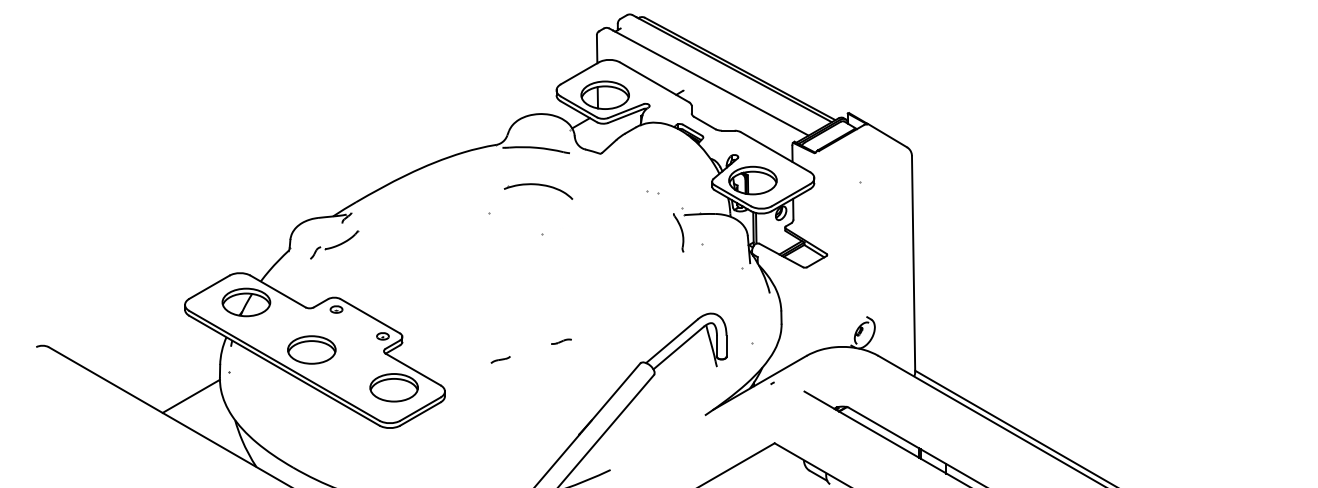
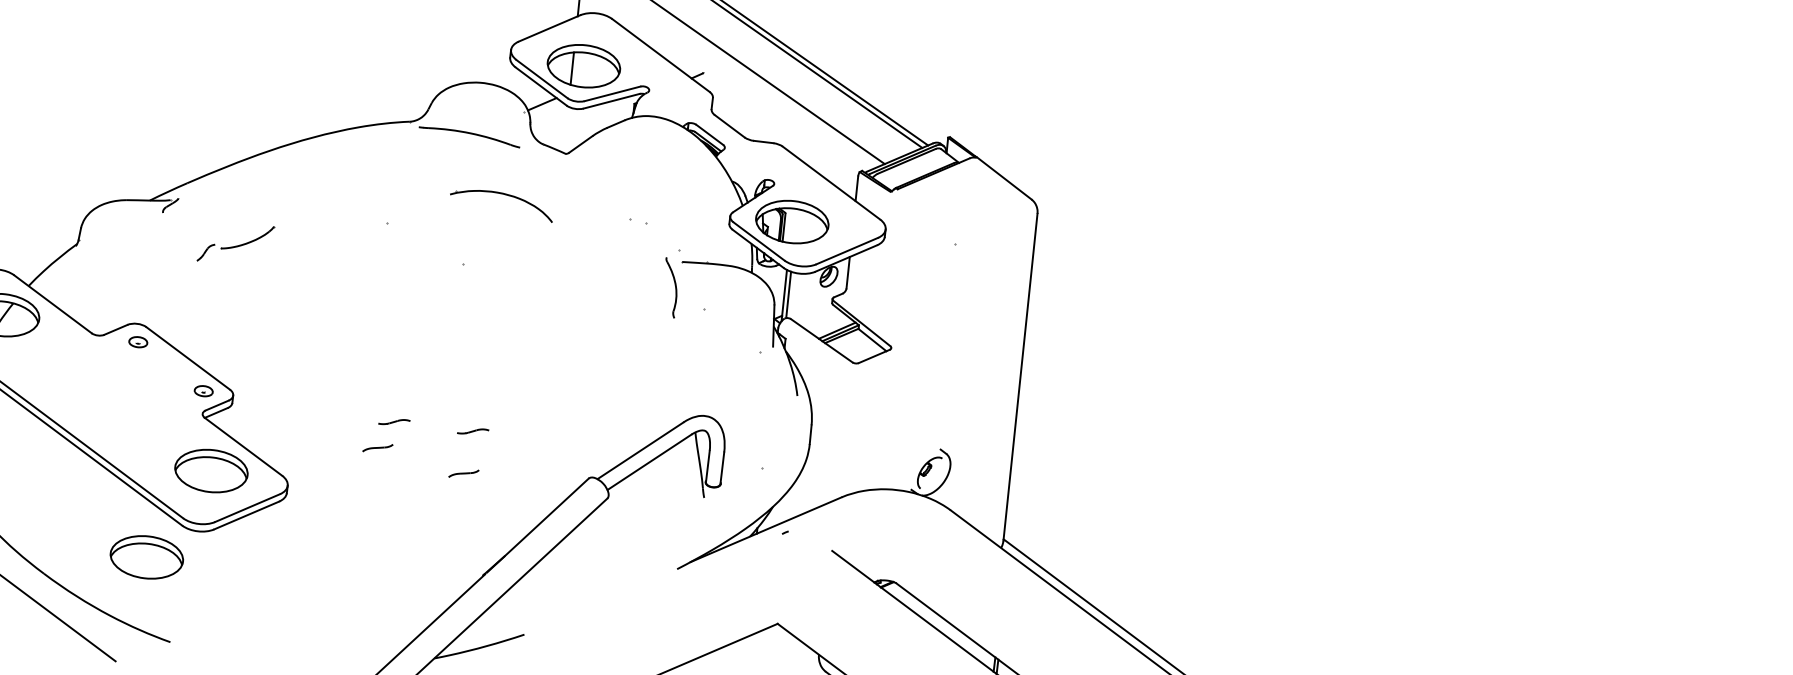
part: (538, 191) -> (501, 204), moved
part: (334, 244) -> (236, 243), moved
line: (509, 341) -> (394, 421), added
part: (311, 349) -> (146, 556), moved
line: (558, 369) -> (463, 473), added

